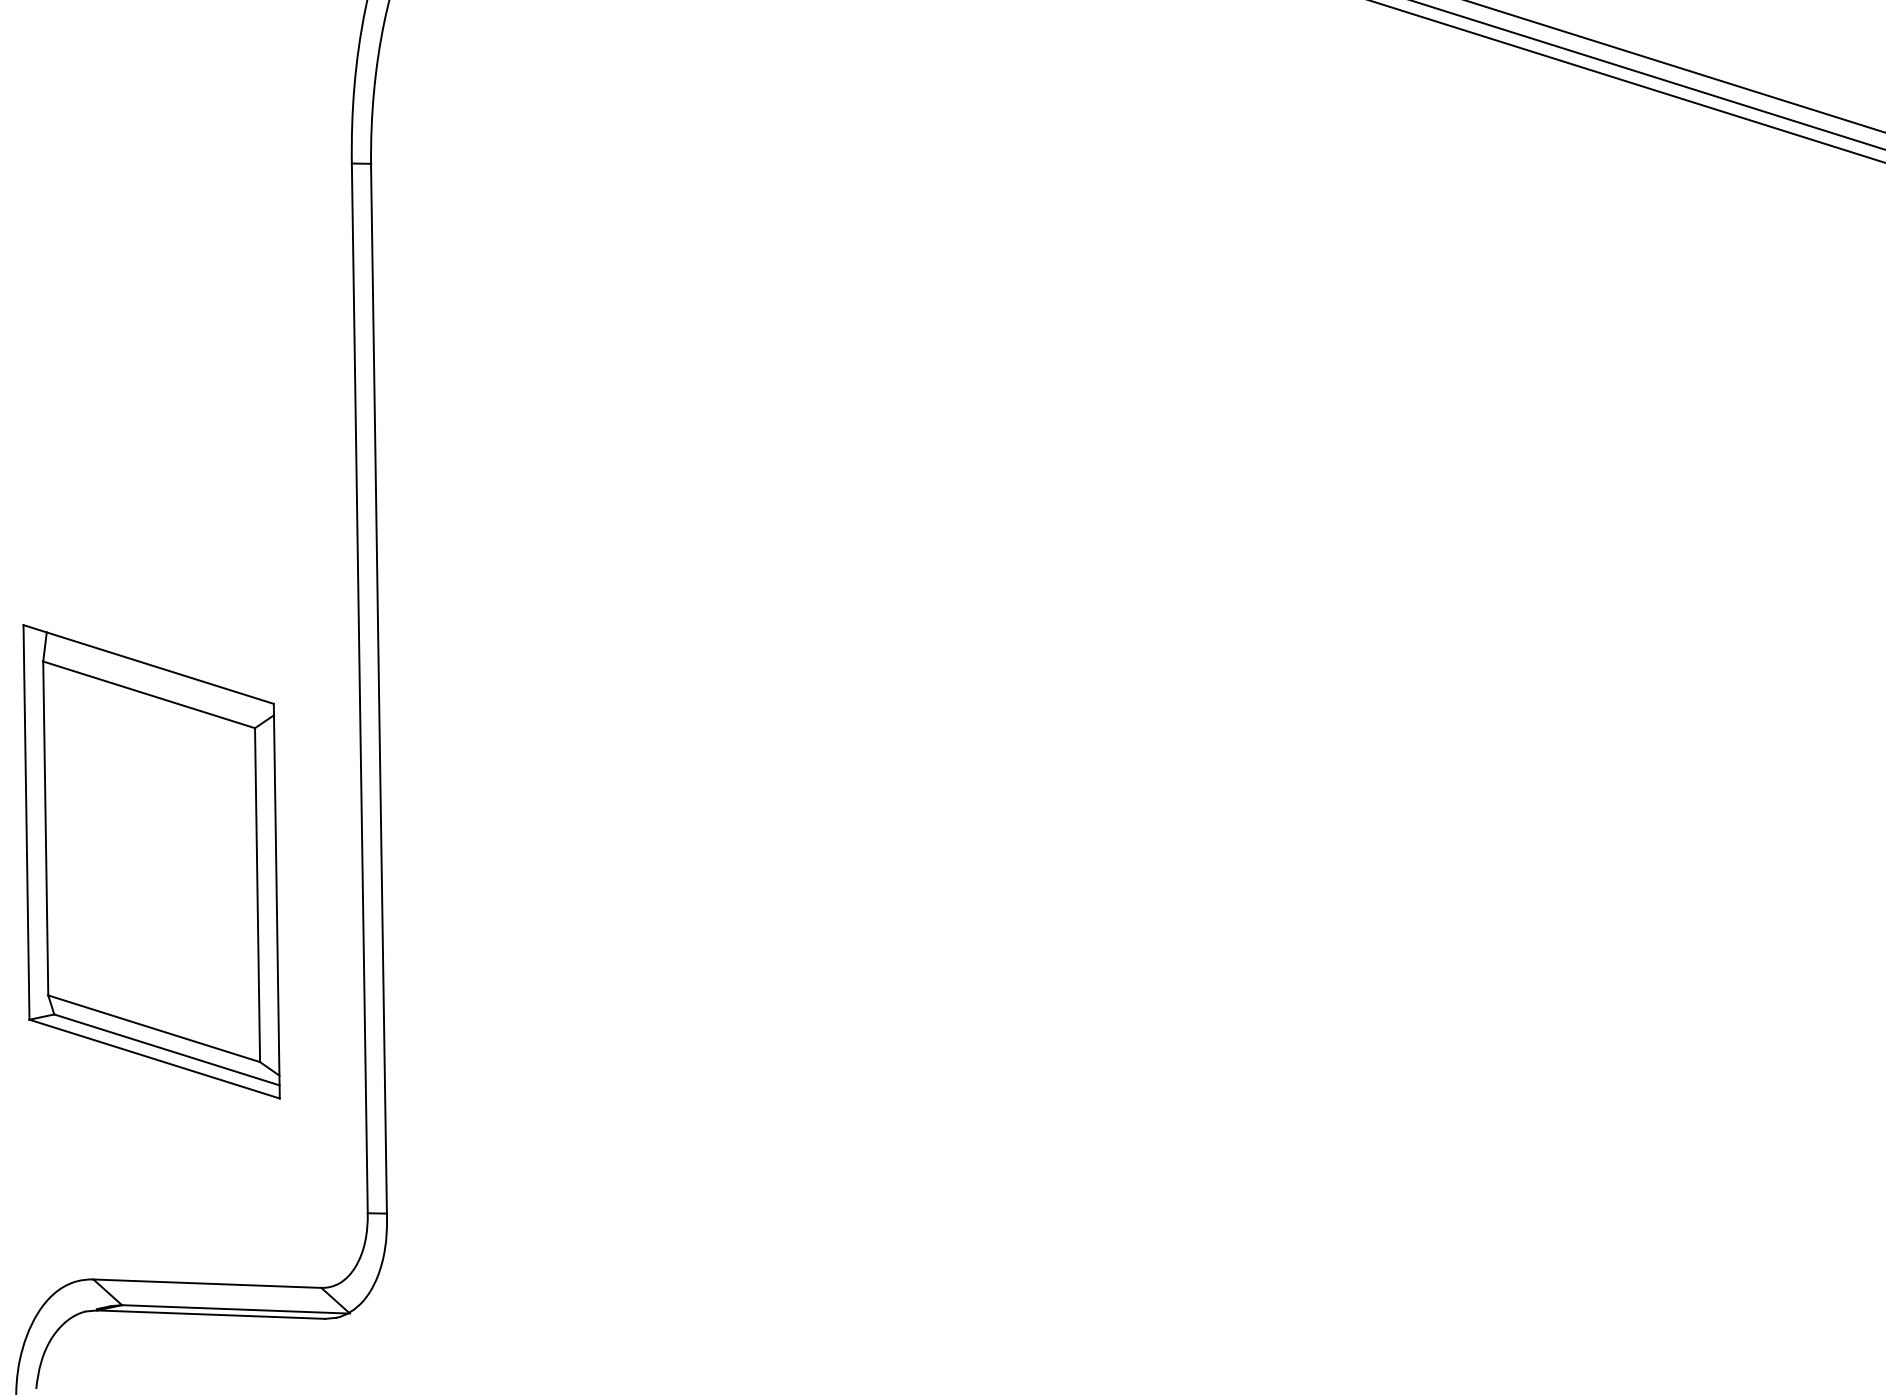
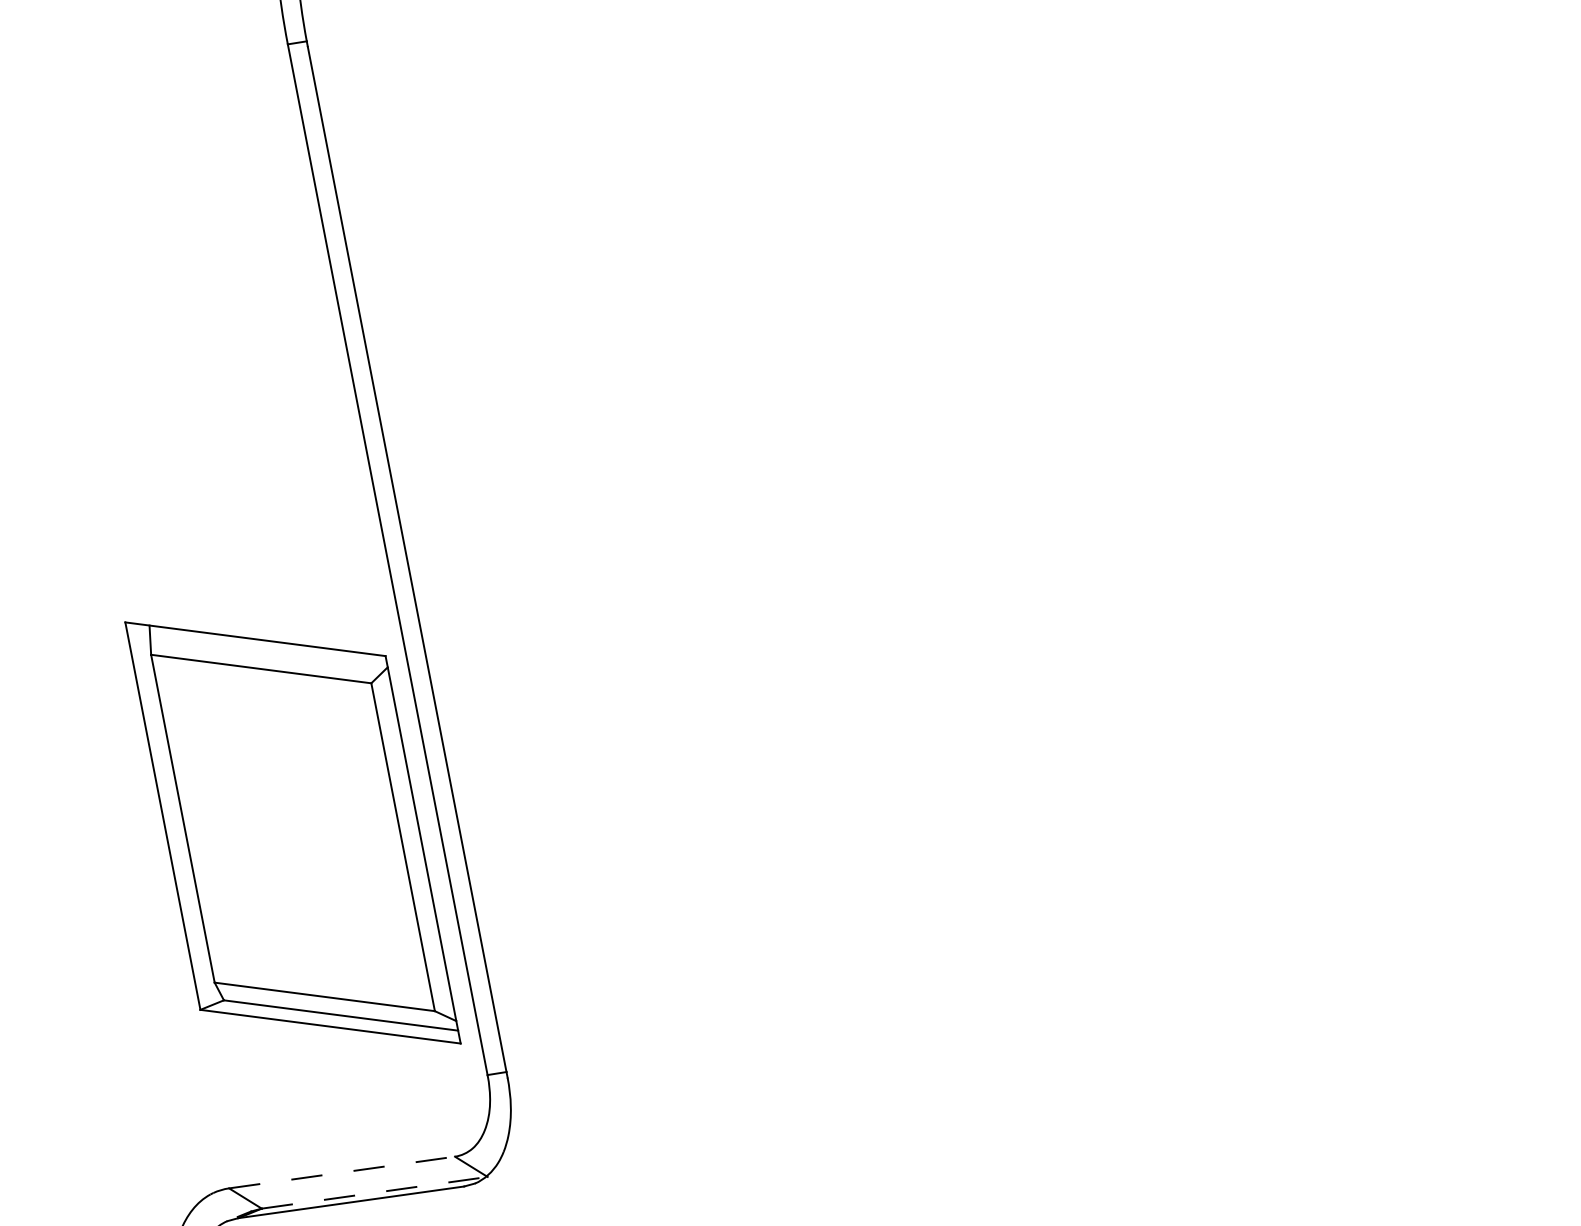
part: (151, 861) -> (292, 832), moved
line: (207, 1283) -> (342, 1172), solid -> dashed
line: (234, 1309) -> (373, 1193), solid -> dashed

